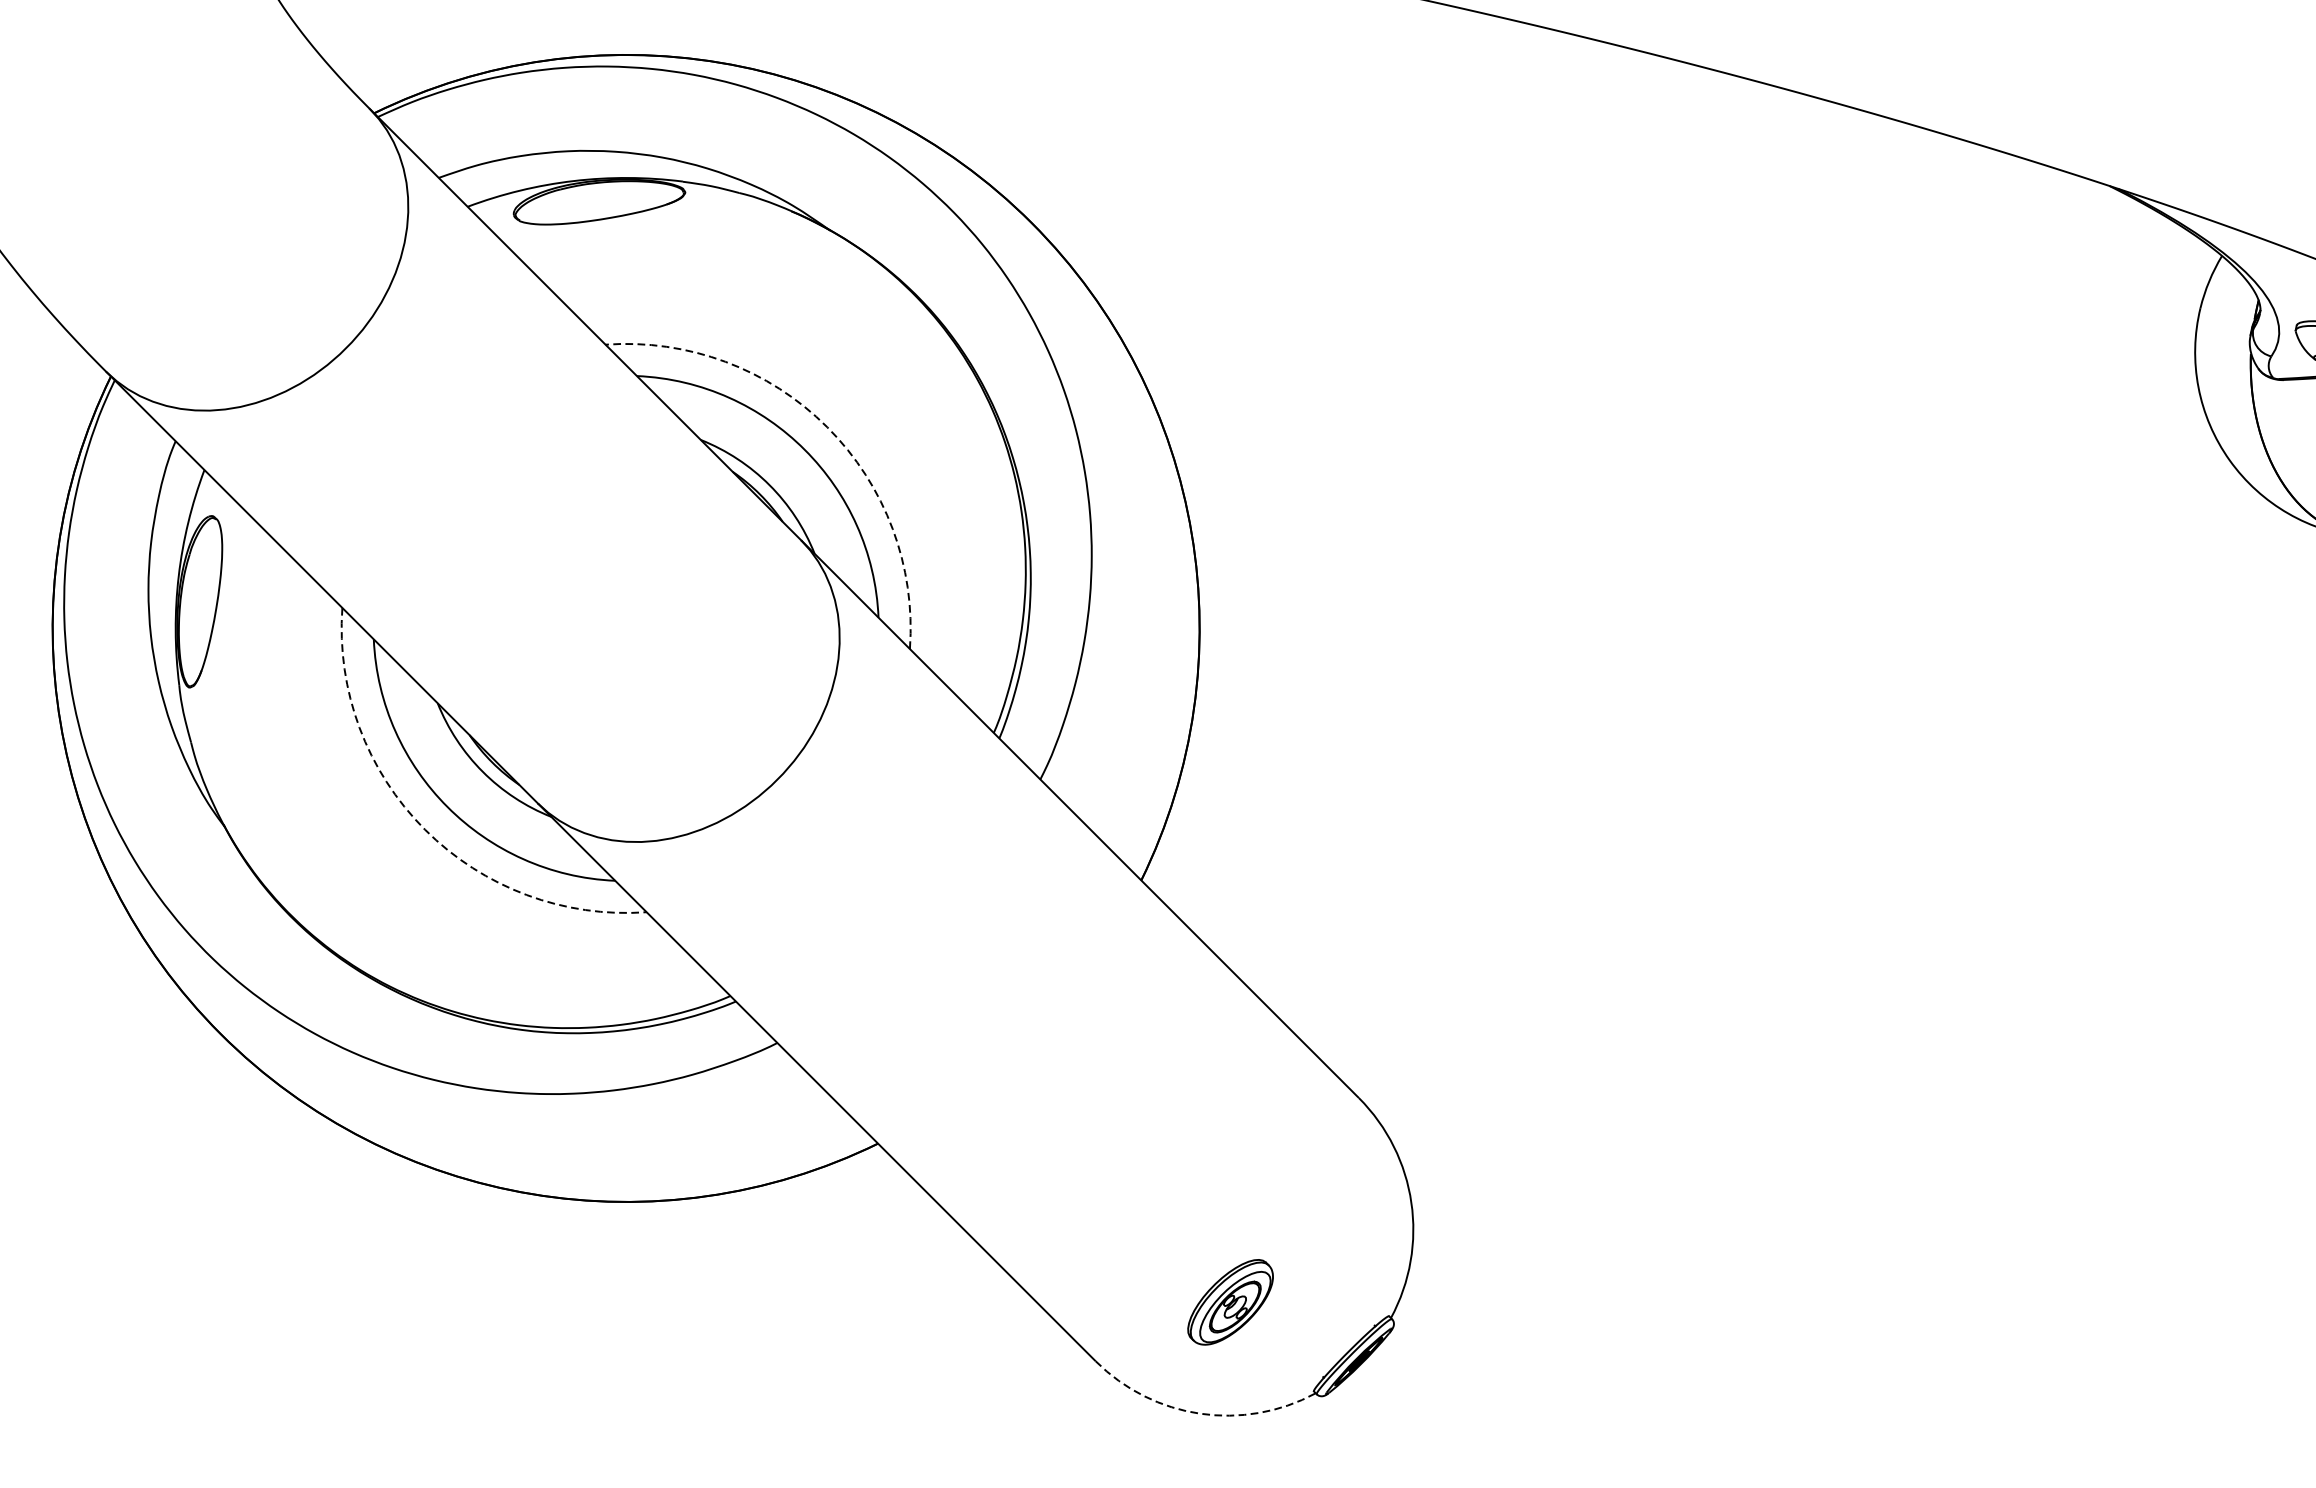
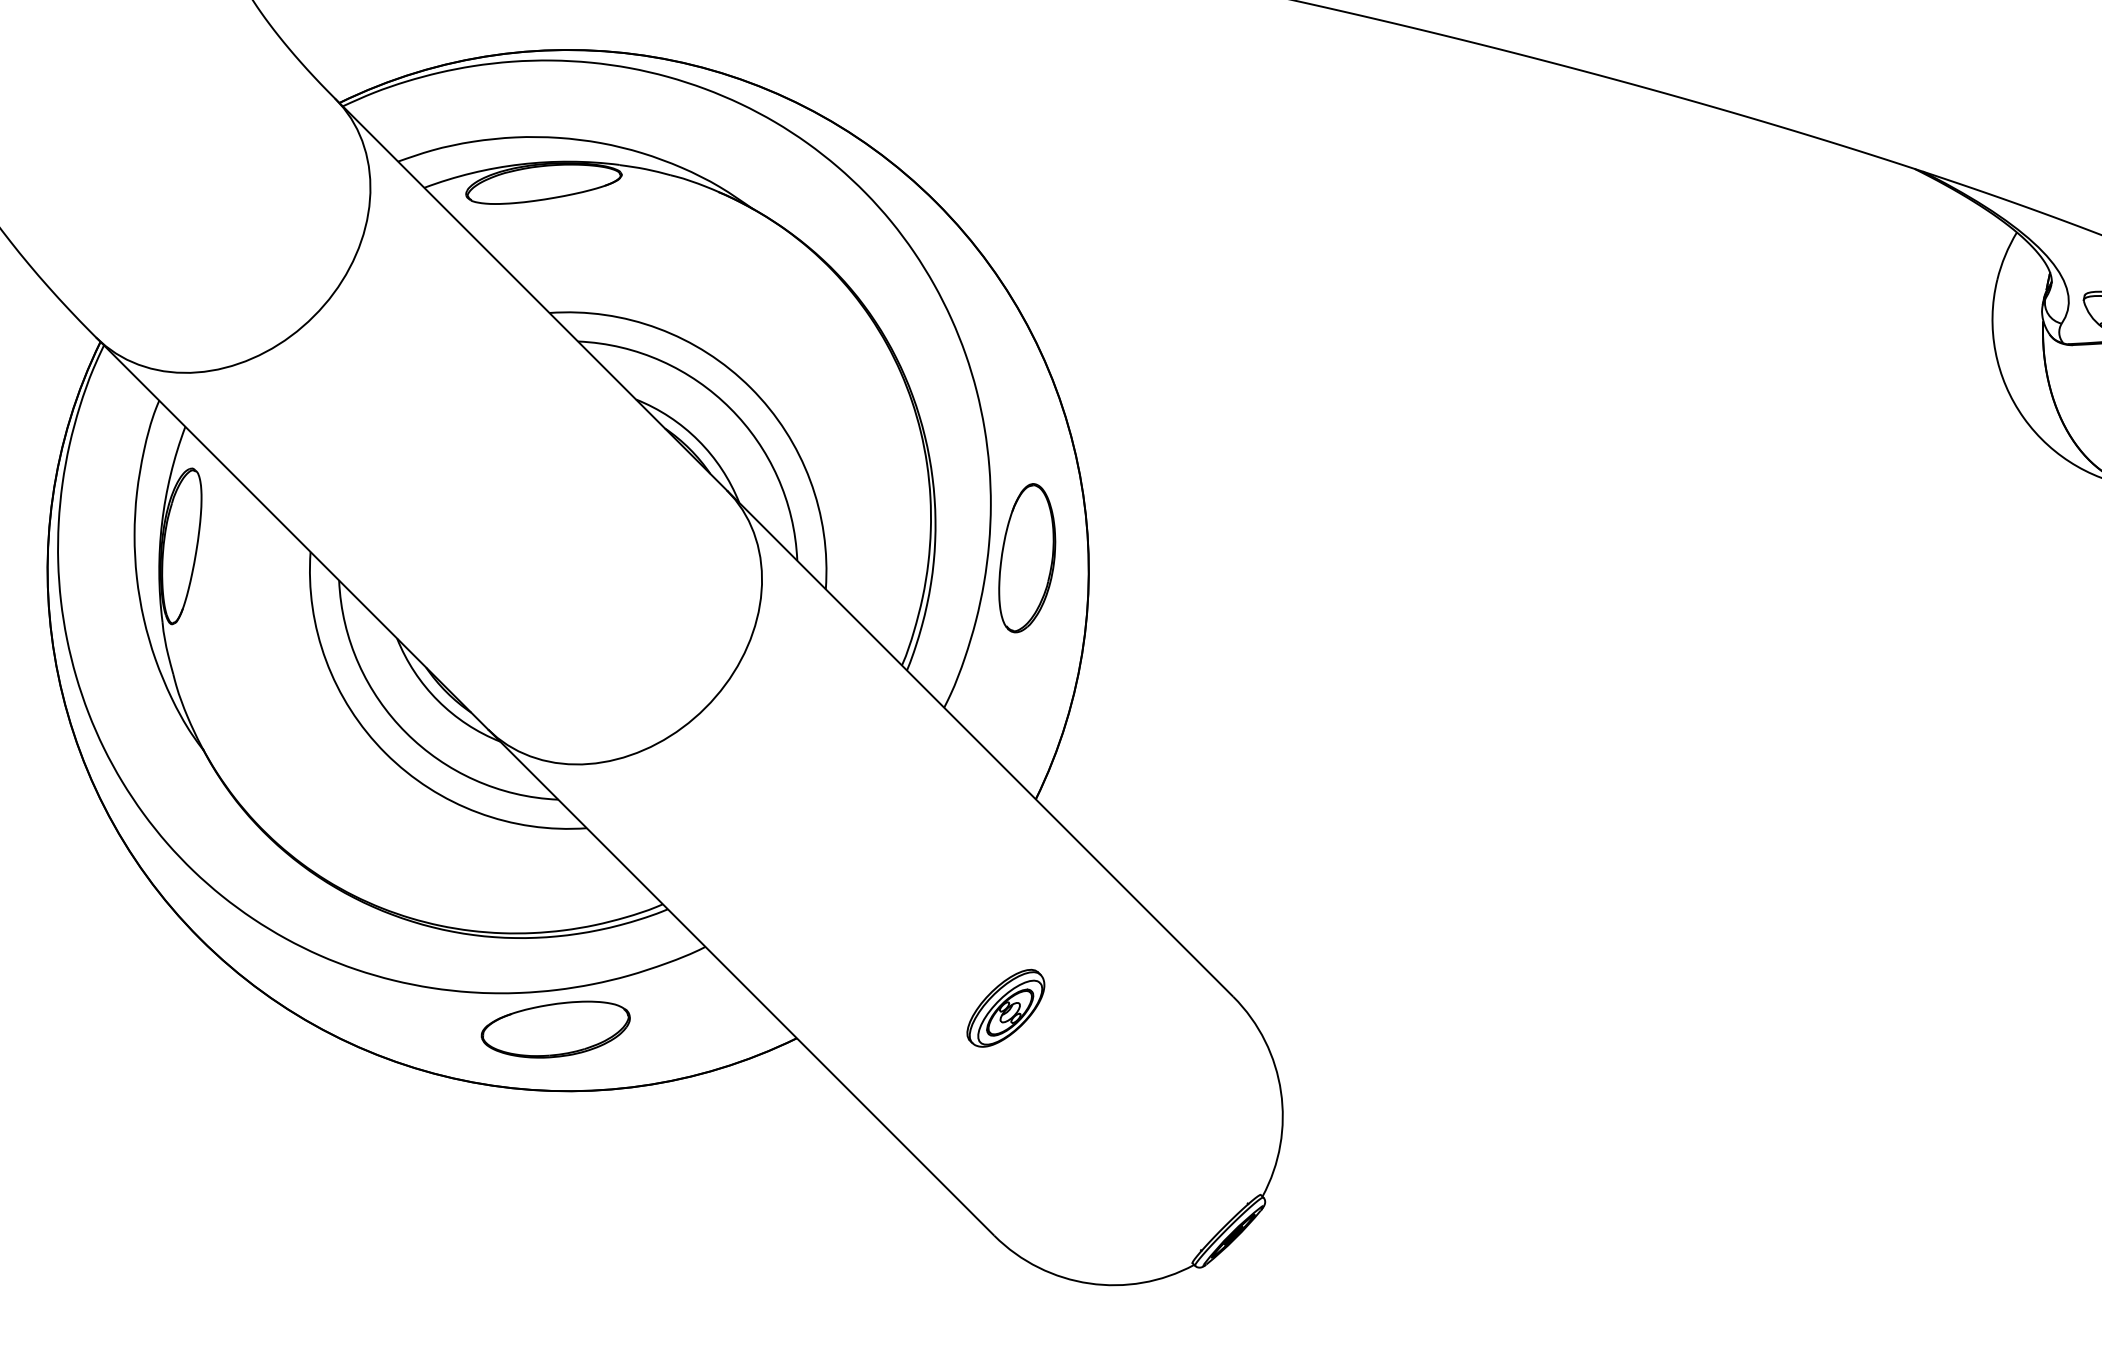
arc: (826, 426) -> (750, 387), dashed -> solid
part: (1132, 615) -> (1027, 558), added
arc: (424, 829) -> (385, 753), dashed -> solid
part: (612, 1133) -> (555, 1029), added
part: (1230, 1301) -> (1005, 1007), moved
arc: (1200, 1413) -> (1089, 1283), dashed -> solid

